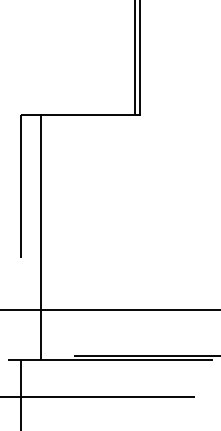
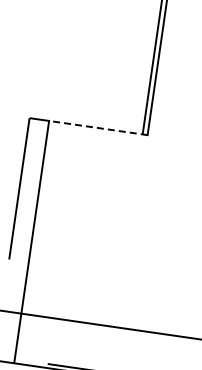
line: (90, 114) -> (98, 127), solid -> dashed

